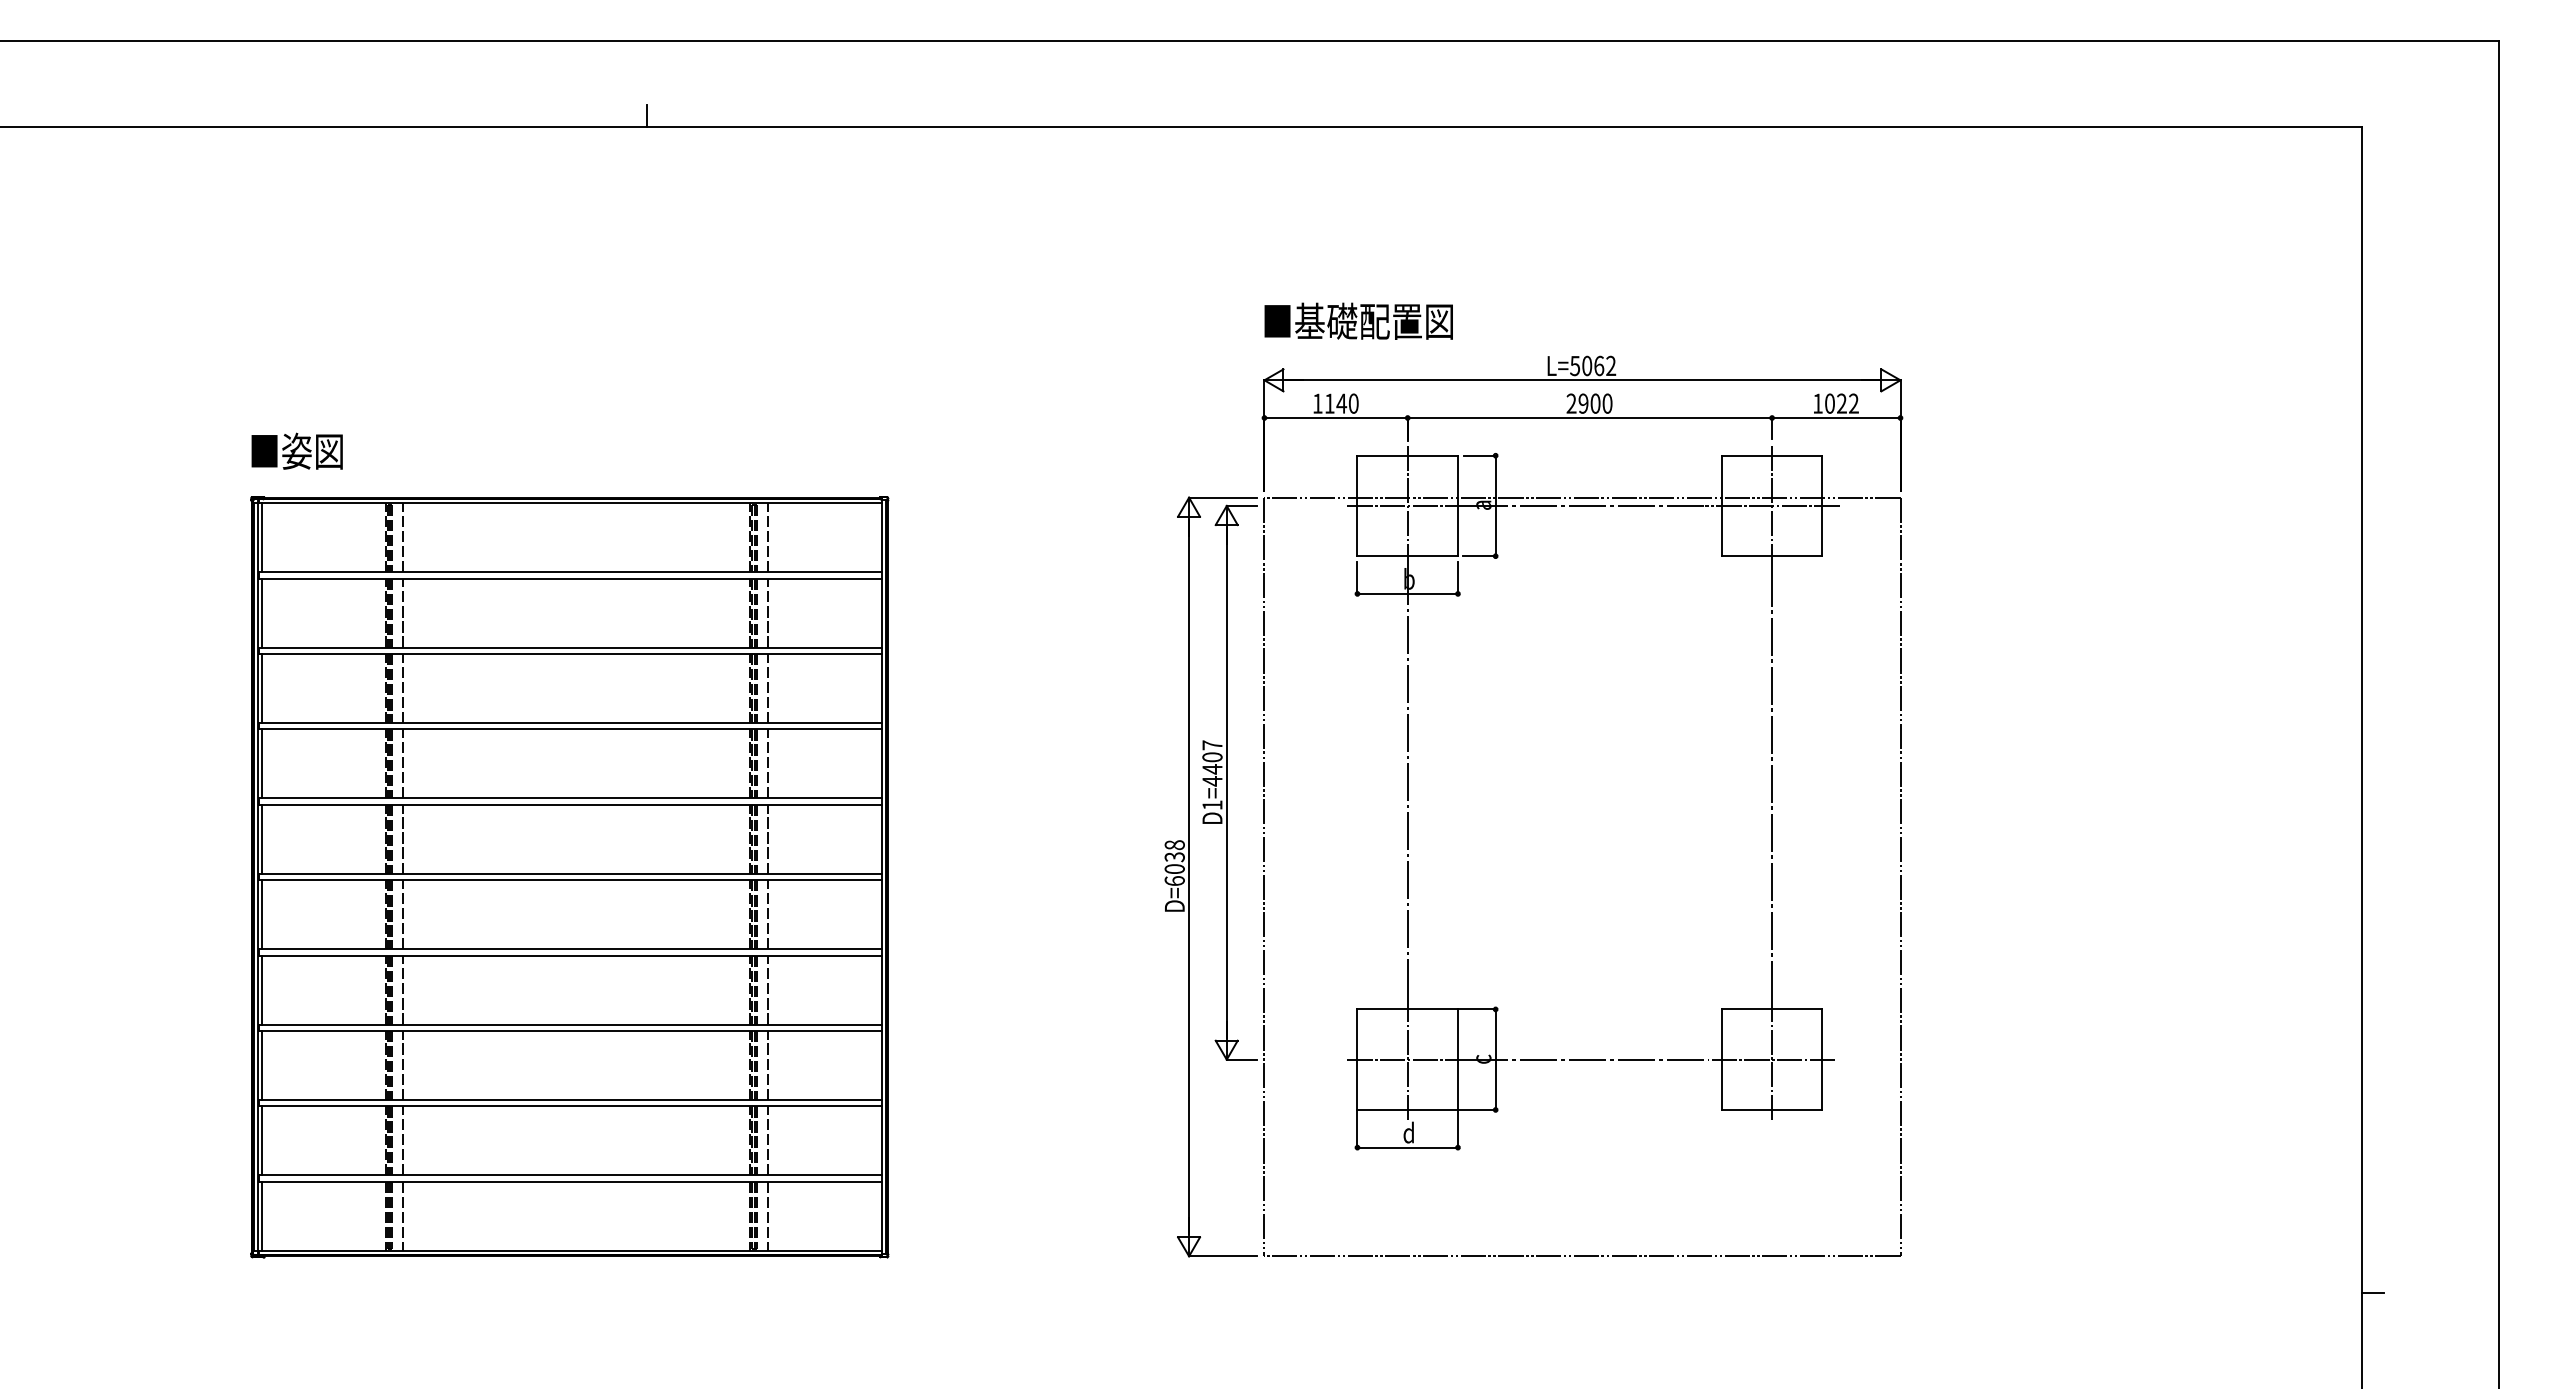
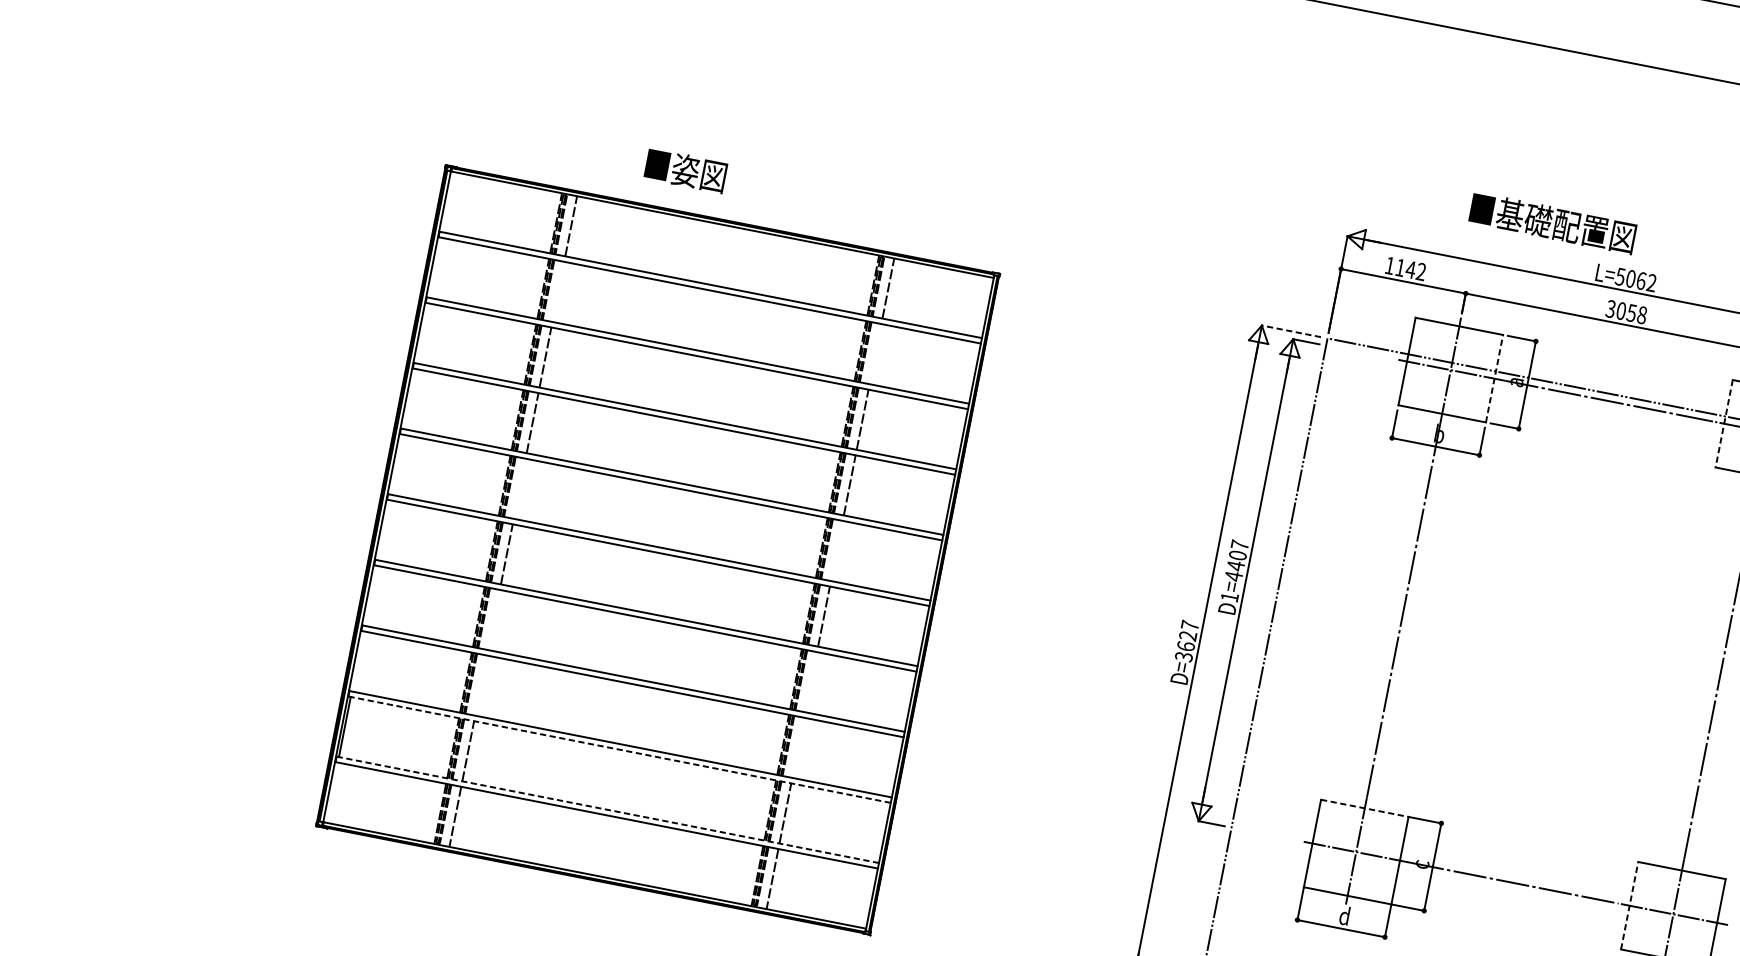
text: (1358, 320) -> (1552, 222), moved
text: (1353, 403) -> (1421, 271), 1140 -> 1142
text: (1589, 403) -> (1626, 311), 2900 -> 3058
text: (296, 450) -> (685, 169), moved
line: (1222, 497) -> (1291, 331), solid -> dashed
line: (1457, 505) -> (1494, 378), solid -> dashed
line: (1721, 506) -> (1723, 424), solid -> dashed
line: (261, 537) -> (447, 201), removed
line: (261, 612) -> (434, 267), removed
line: (403, 612) -> (558, 291), removed
line: (767, 612) -> (875, 353), removed
line: (261, 688) -> (421, 333), removed
line: (261, 763) -> (409, 398), removed
line: (261, 838) -> (396, 463), removed
line: (403, 838) -> (519, 488), removed
line: (767, 838) -> (836, 550), removed
text: (1174, 863) -> (1186, 641), D=6038 -> D=3627
line: (261, 914) -> (383, 529), removed
line: (261, 989) -> (370, 595), removed
line: (403, 989) -> (494, 619), removed
line: (767, 989) -> (810, 681), removed
line: (1408, 1009) -> (1365, 808), solid -> dashed
line: (1721, 1059) -> (1629, 905), solid -> dashed
line: (261, 1065) -> (357, 661), removed
line: (403, 1065) -> (481, 685), removed
line: (767, 1065) -> (797, 747), removed
line: (570, 1106) -> (619, 749), solid -> dashed
line: (570, 1175) -> (607, 809), solid -> dashed
line: (261, 1215) -> (331, 791), removed

